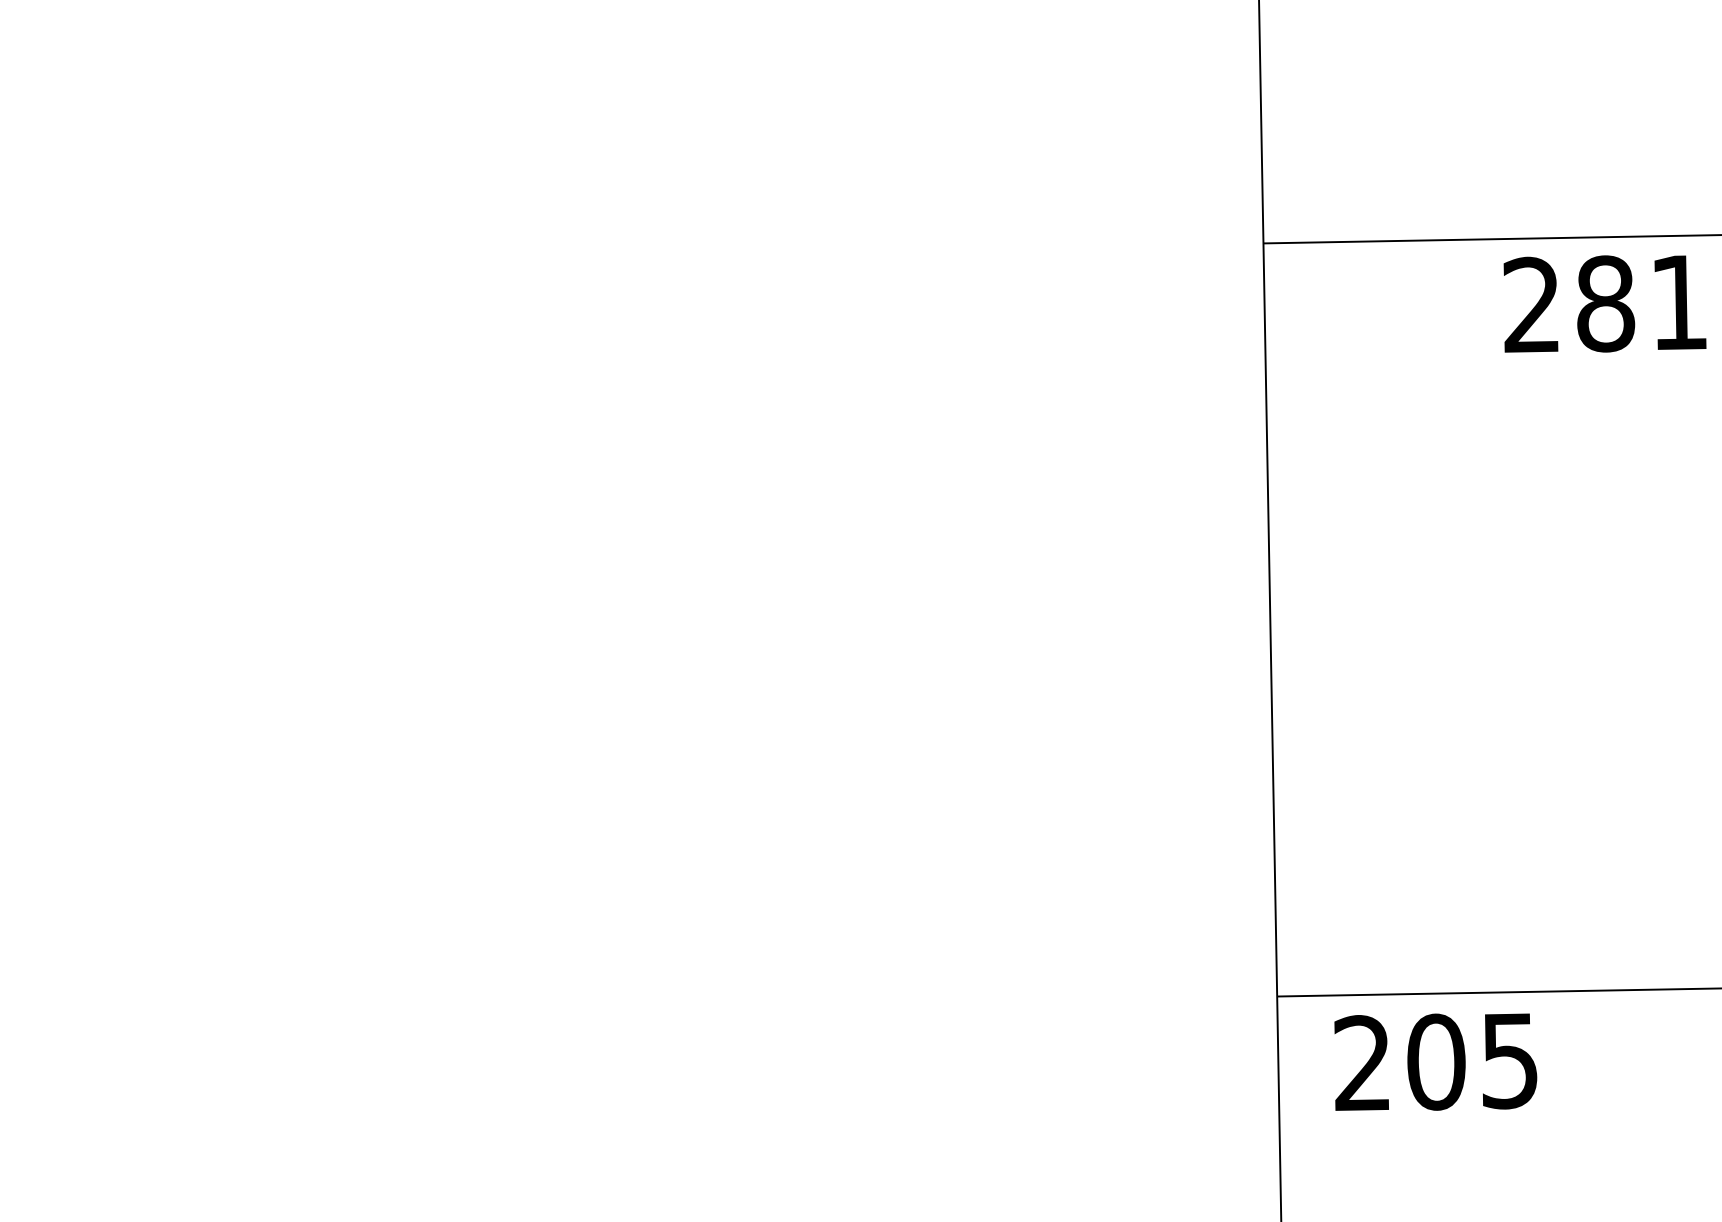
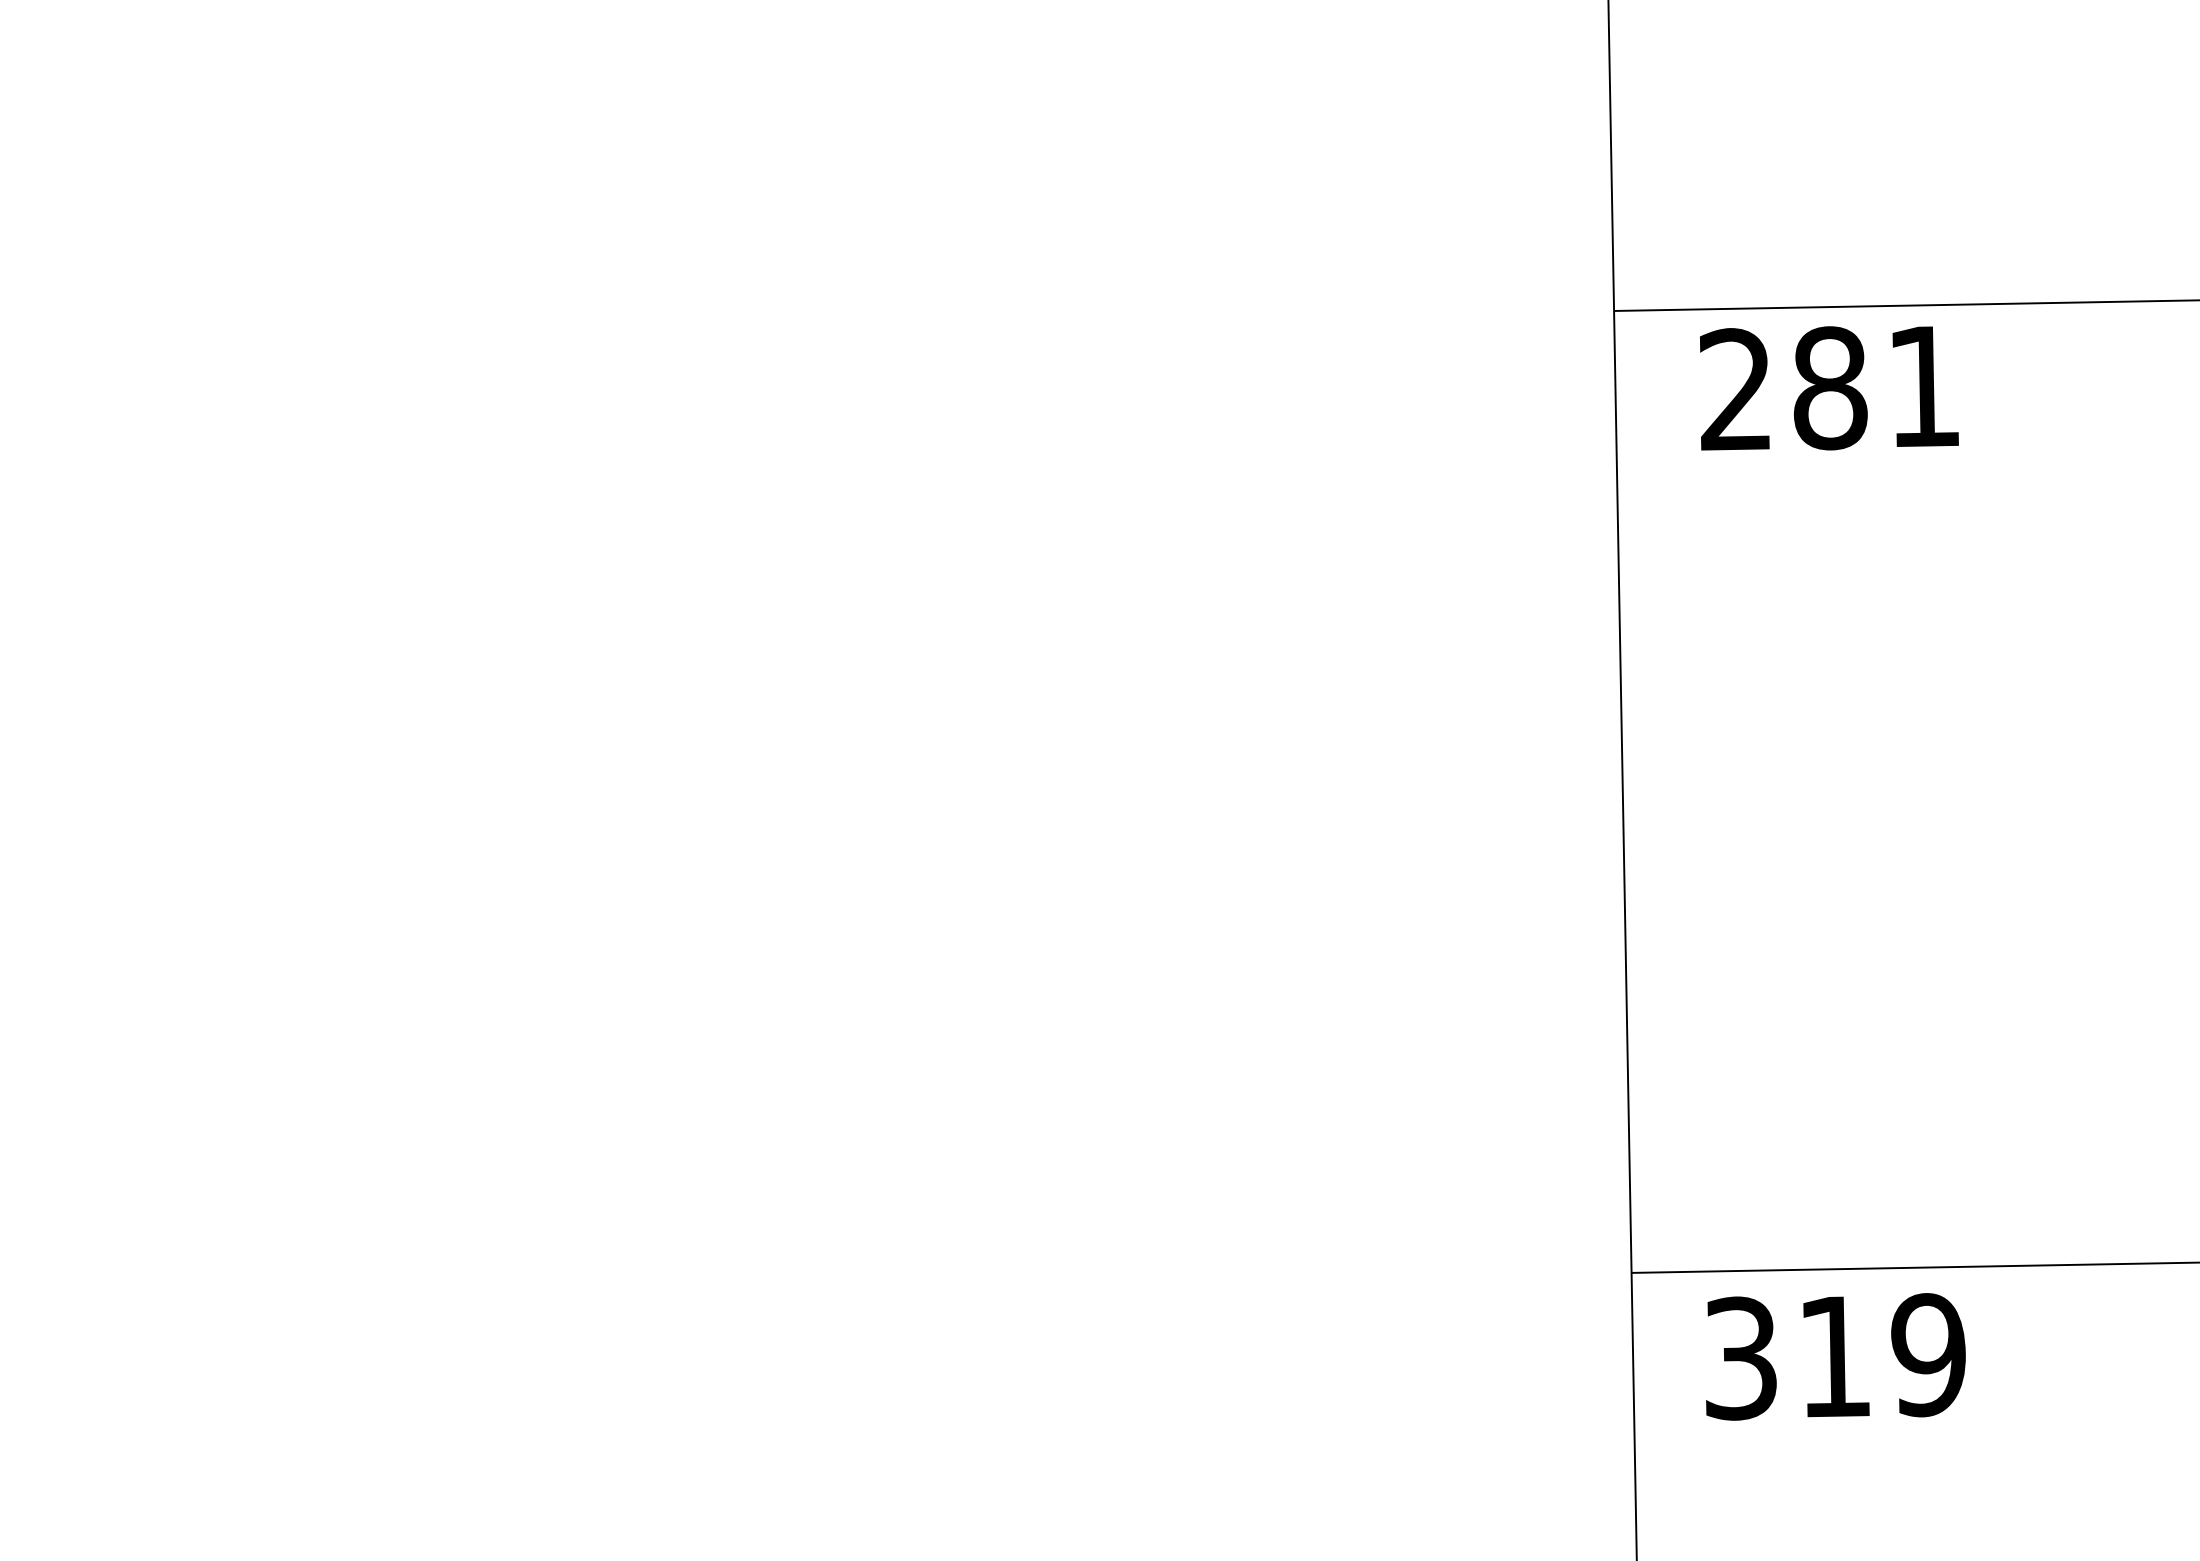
text: (1605, 304) -> (1829, 388), moved
text: (1436, 1061) -> (1834, 1356), 205 -> 319

